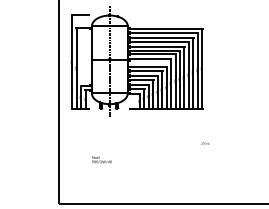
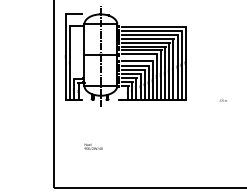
text: (205, 143) -> (223, 100), moved

